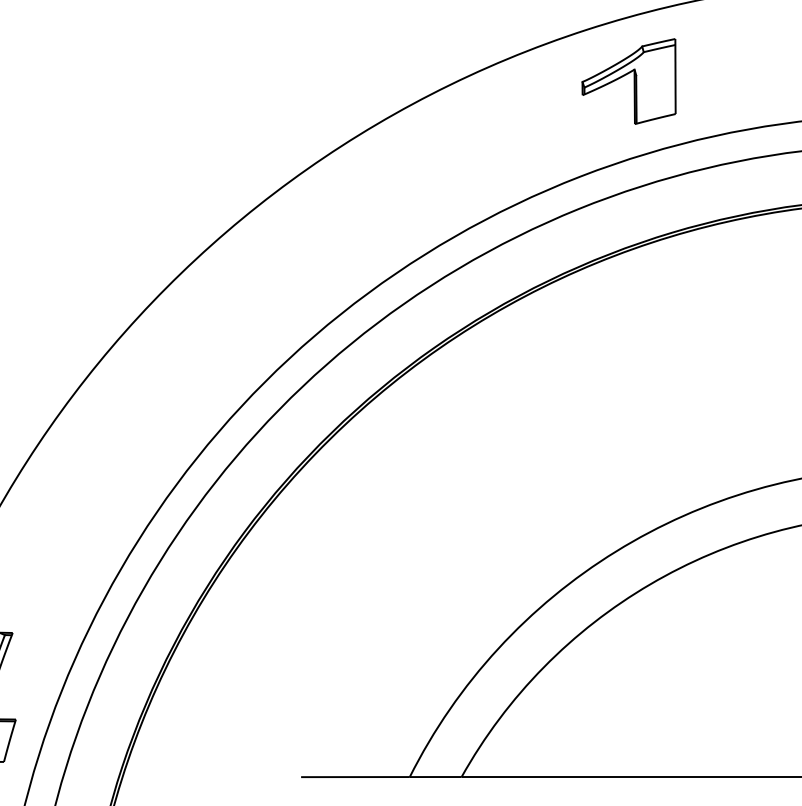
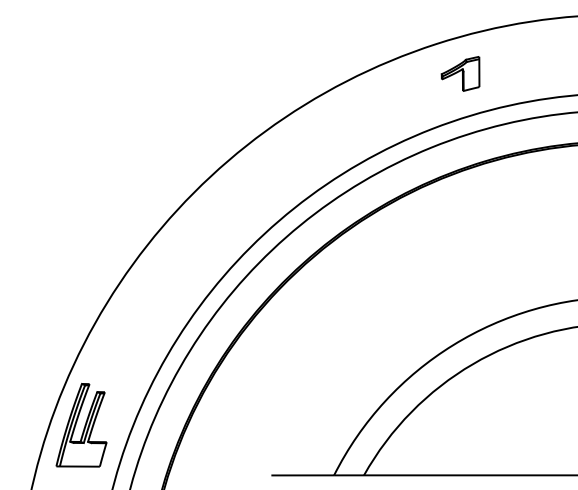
part: (628, 80) -> (460, 73), size x0.7

